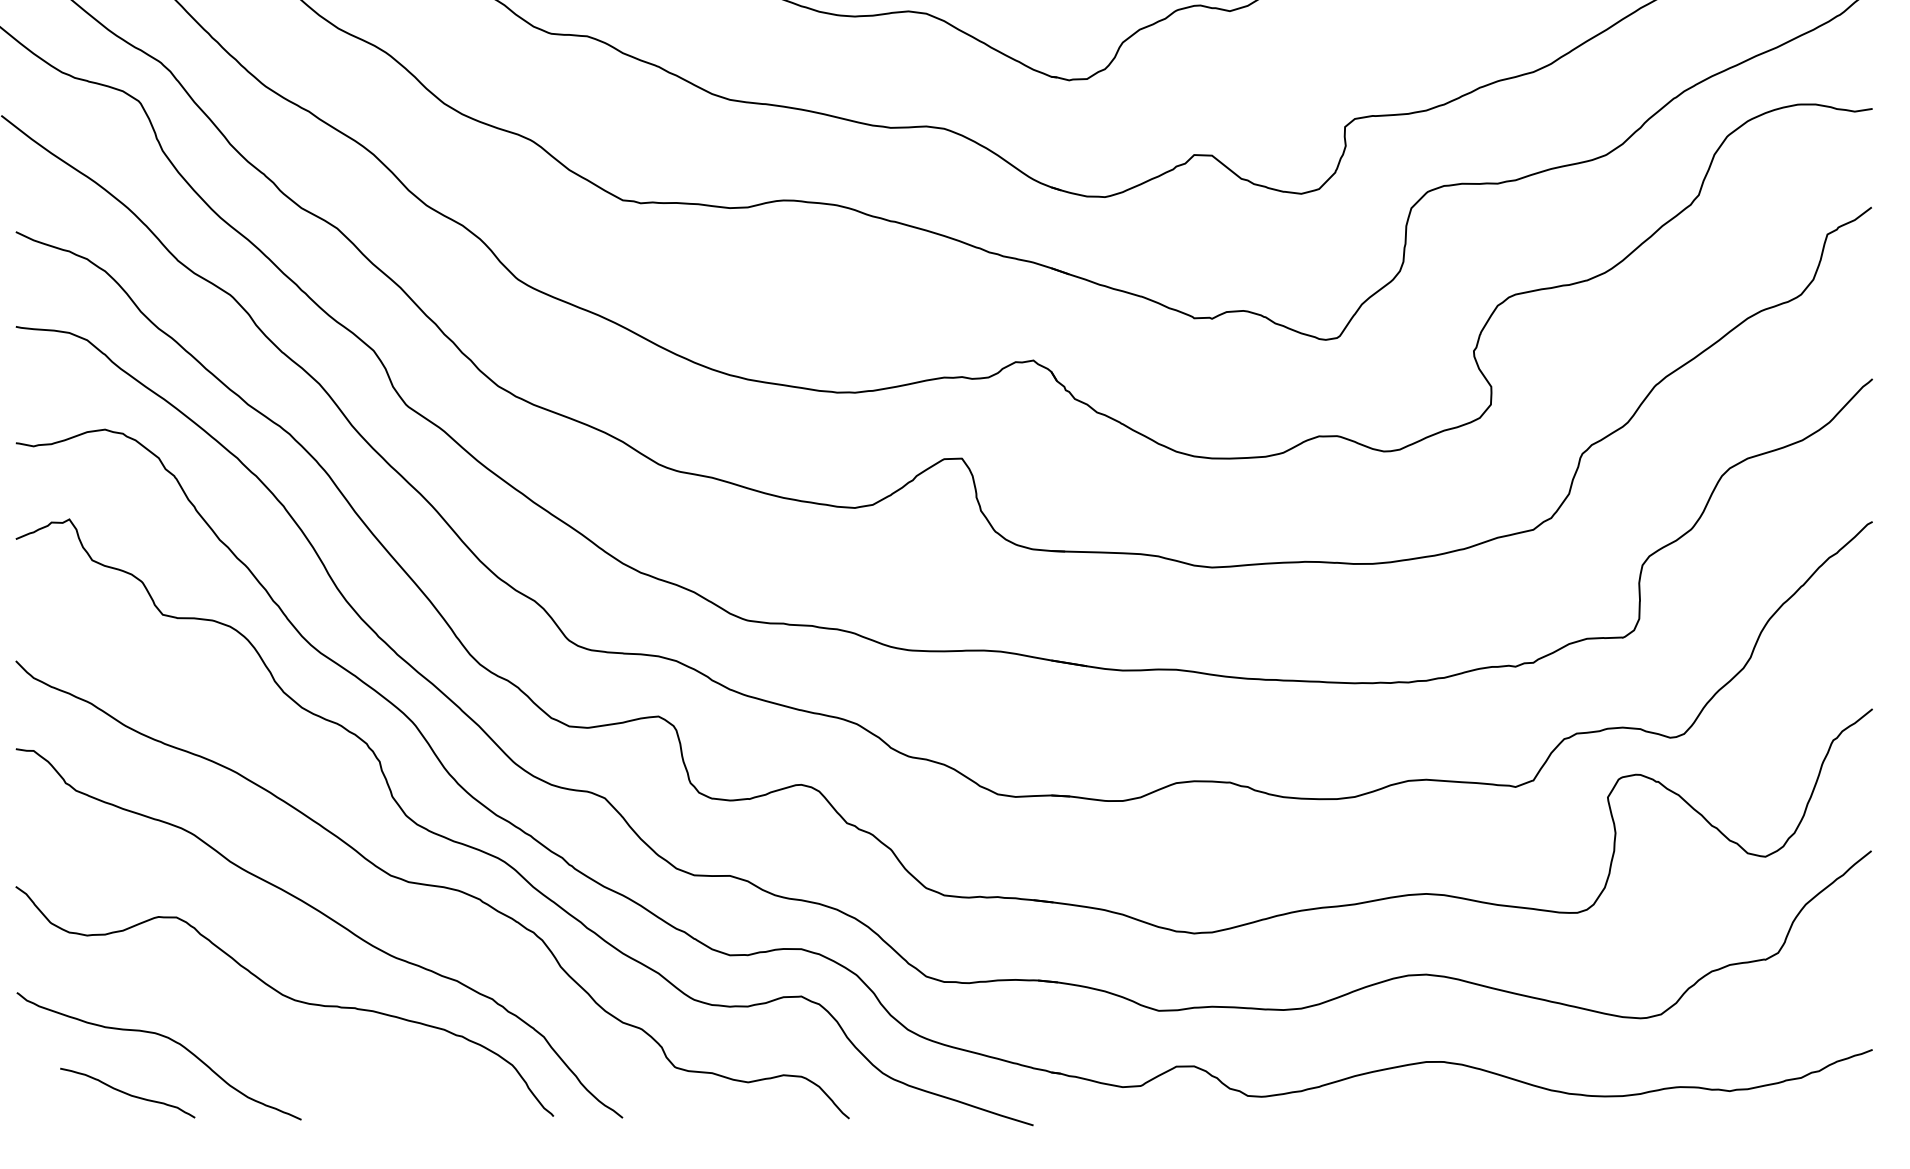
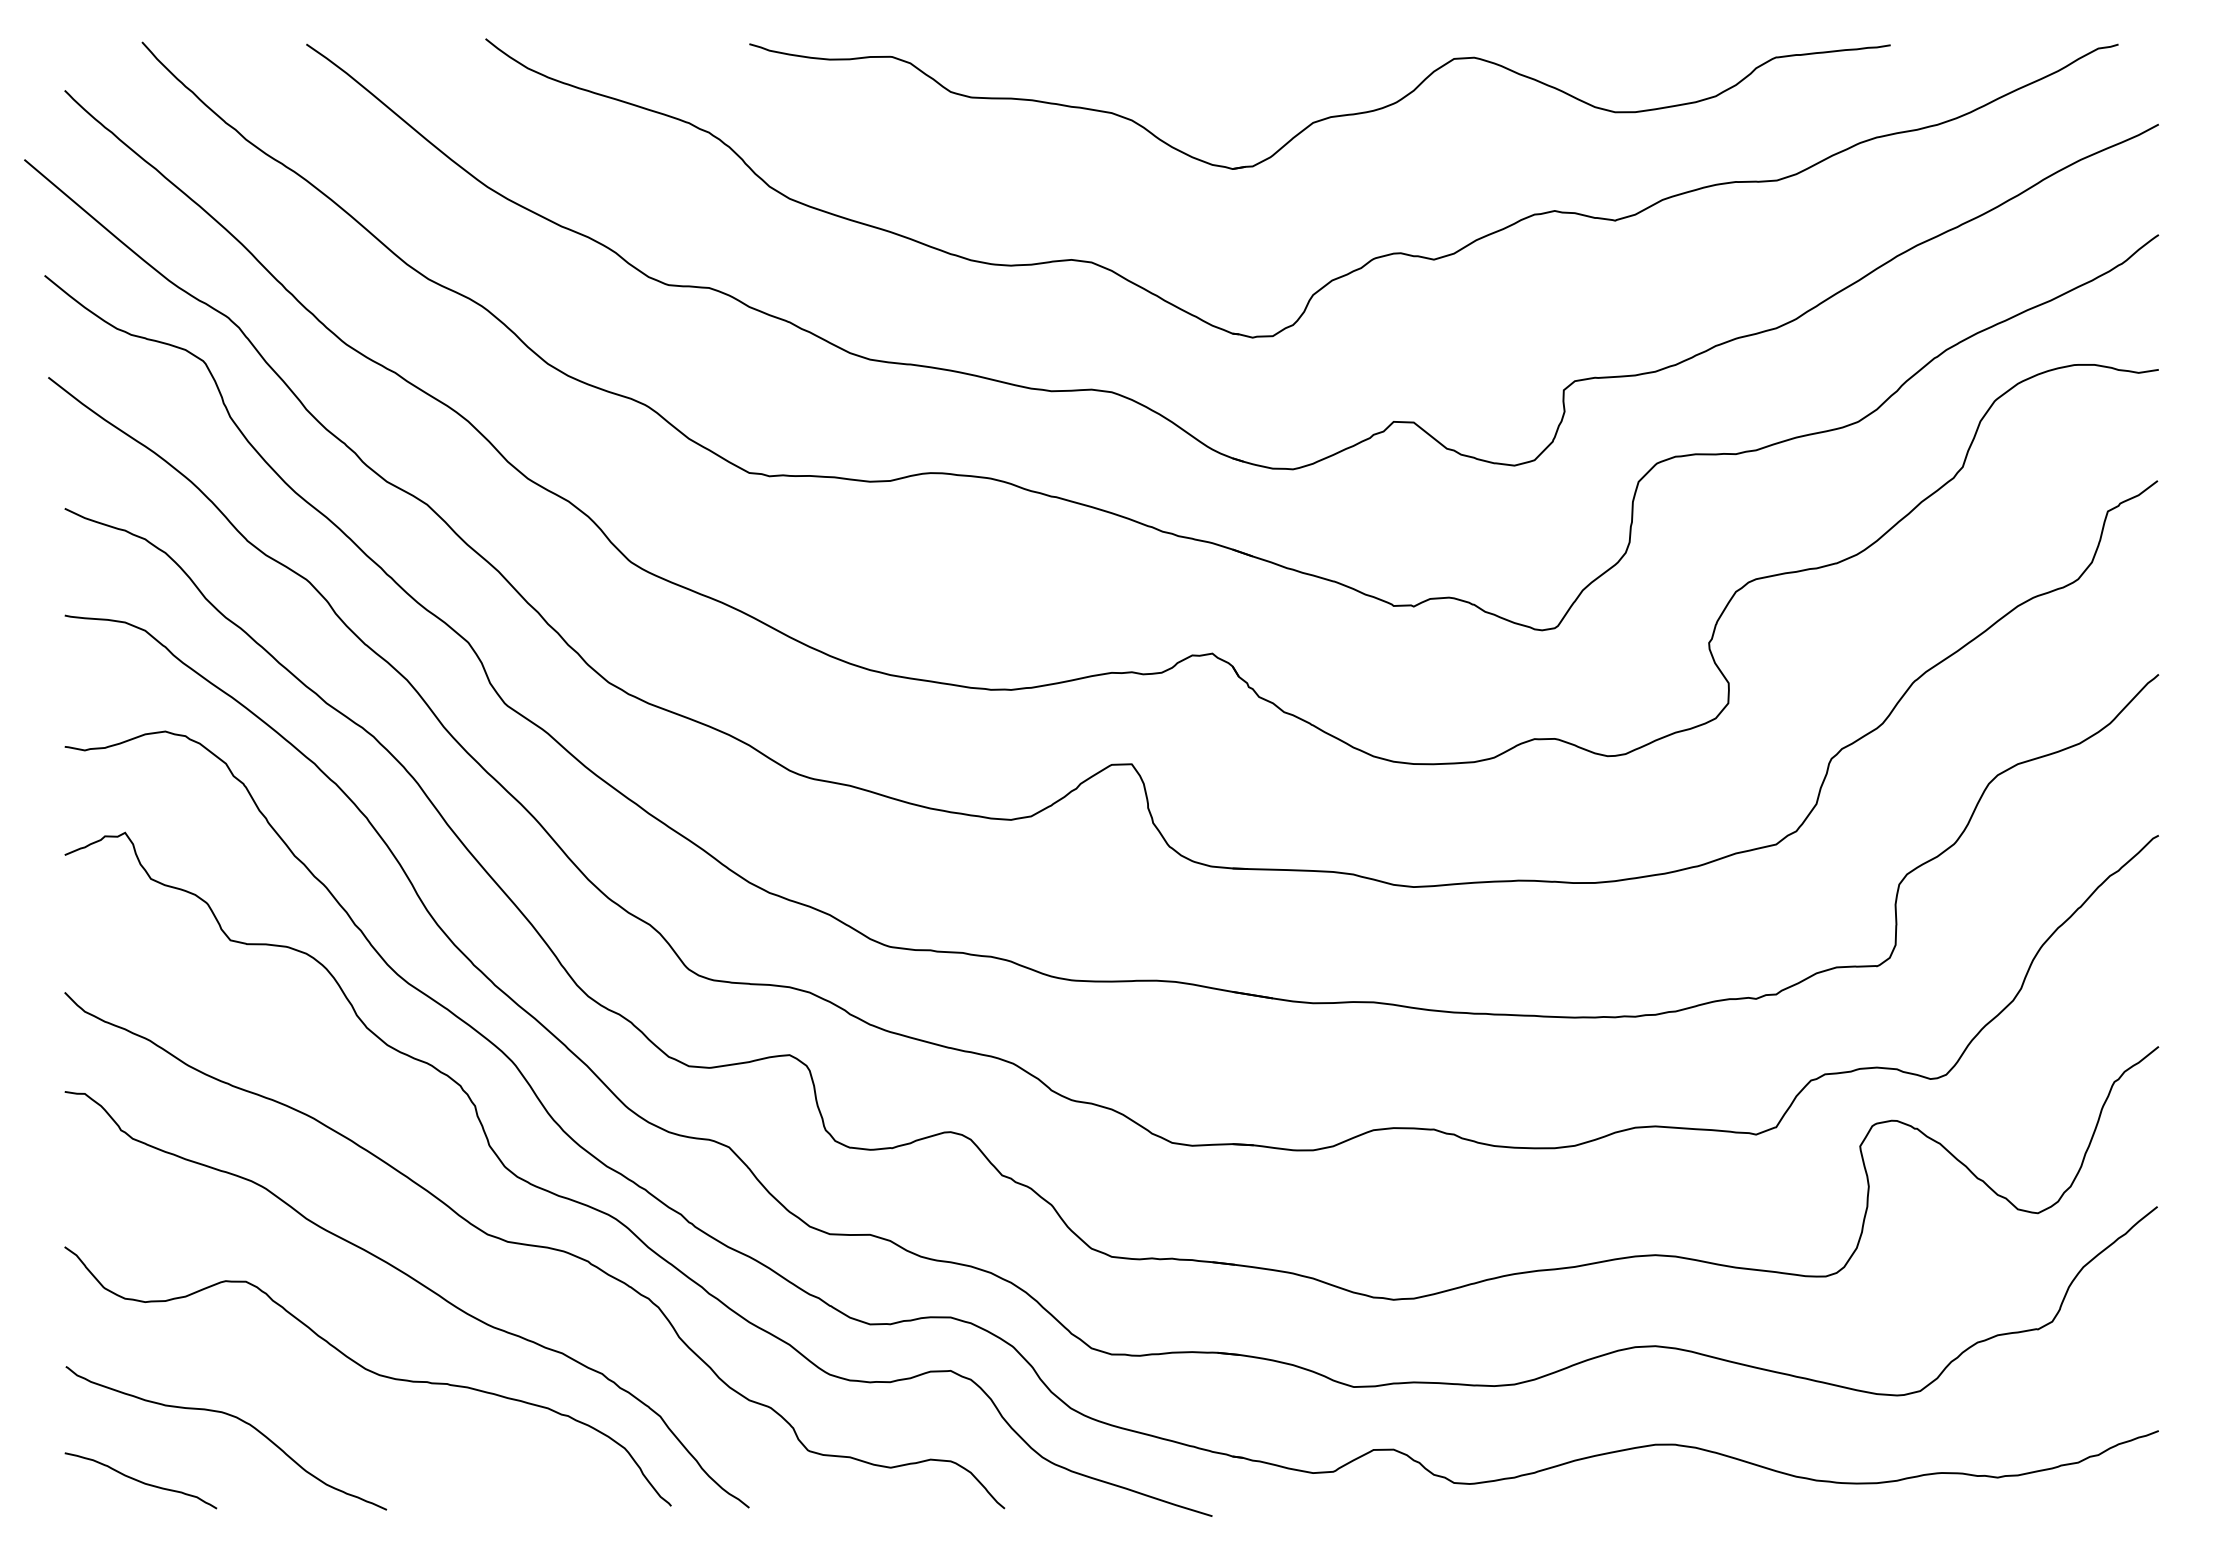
curve: (127, 1092) -> (140, 1480), moved

